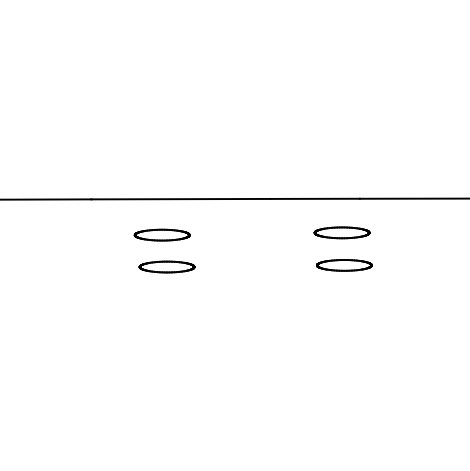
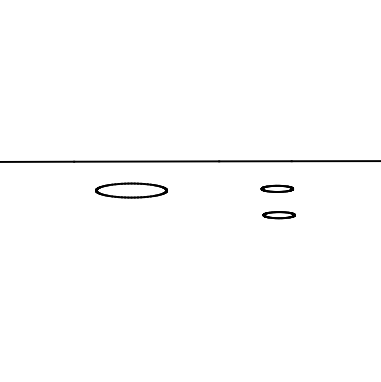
part: (342, 232) -> (277, 188), size x0.7
part: (162, 234) -> (131, 190), size x1.6
part: (343, 264) -> (278, 214), size x0.7
part: (167, 266) -> (135, 216), removed

